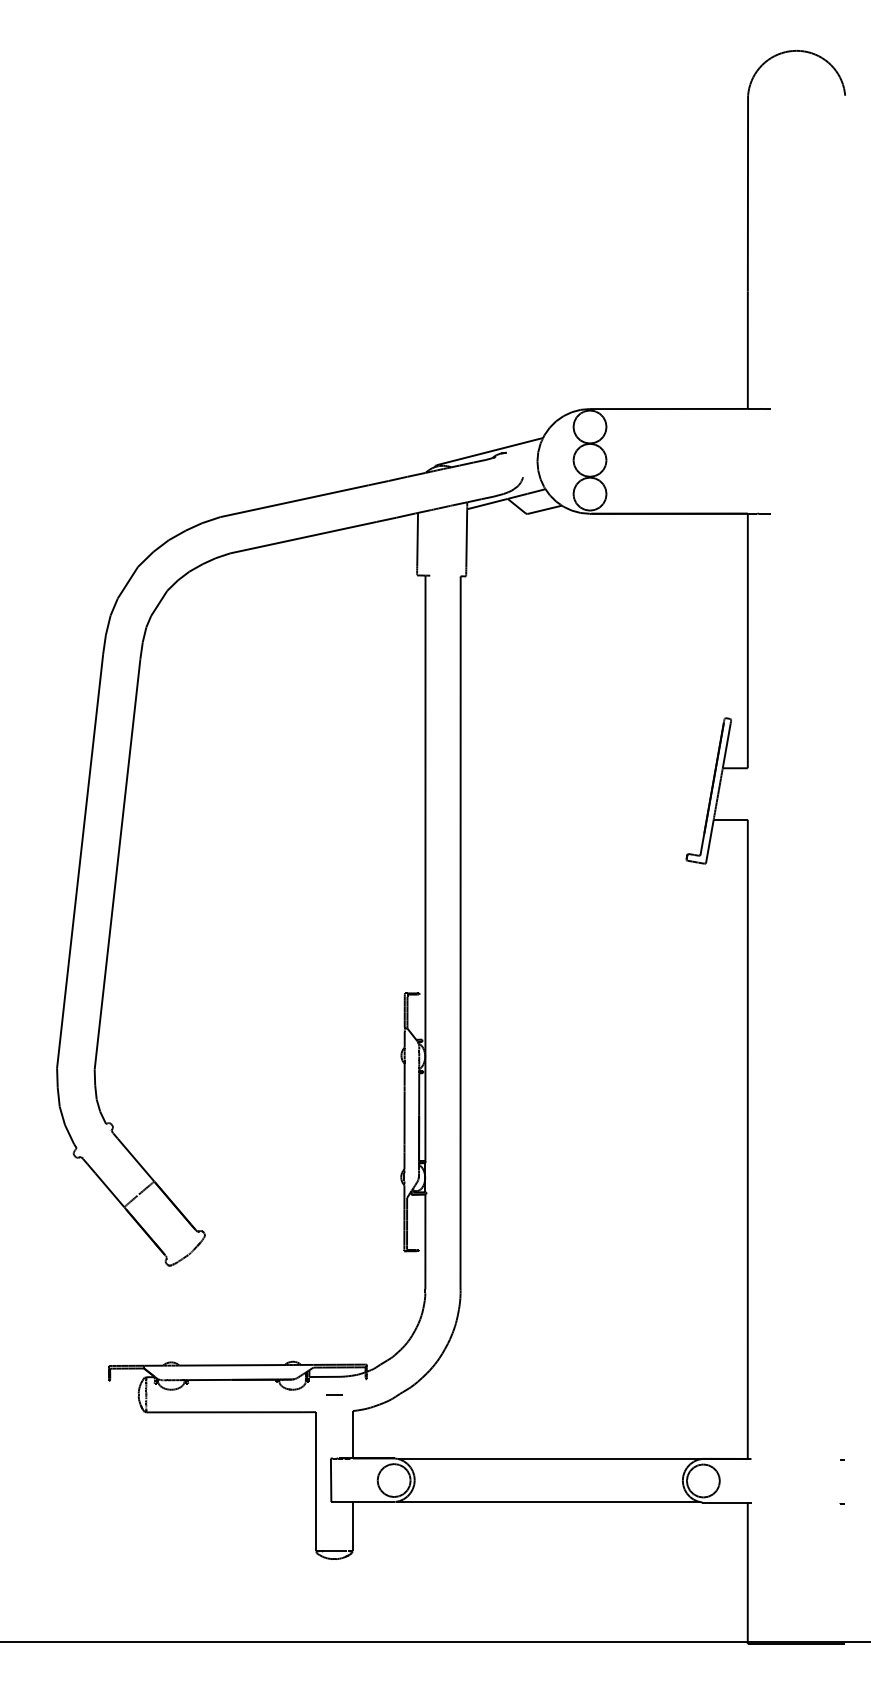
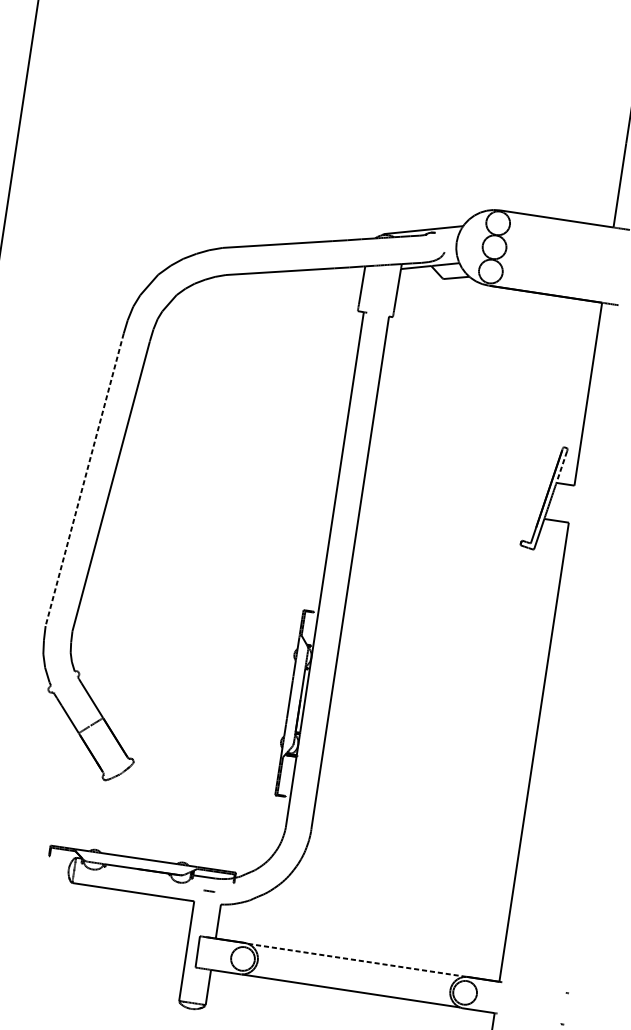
line: (726, 745) -> (561, 466), solid -> dashed
line: (80, 861) -> (84, 480), solid -> dashed
line: (549, 1458) -> (357, 959), solid -> dashed

